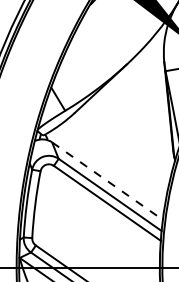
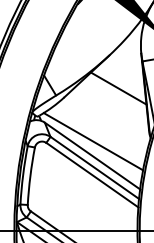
line: (137, 102) -> (118, 88), added
line: (108, 164) -> (93, 141), added
line: (107, 181) -> (92, 156), dashed -> solid

